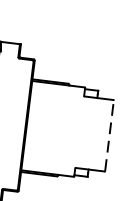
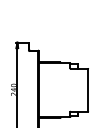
line: (109, 134) -> (88, 89), dashed -> solid

